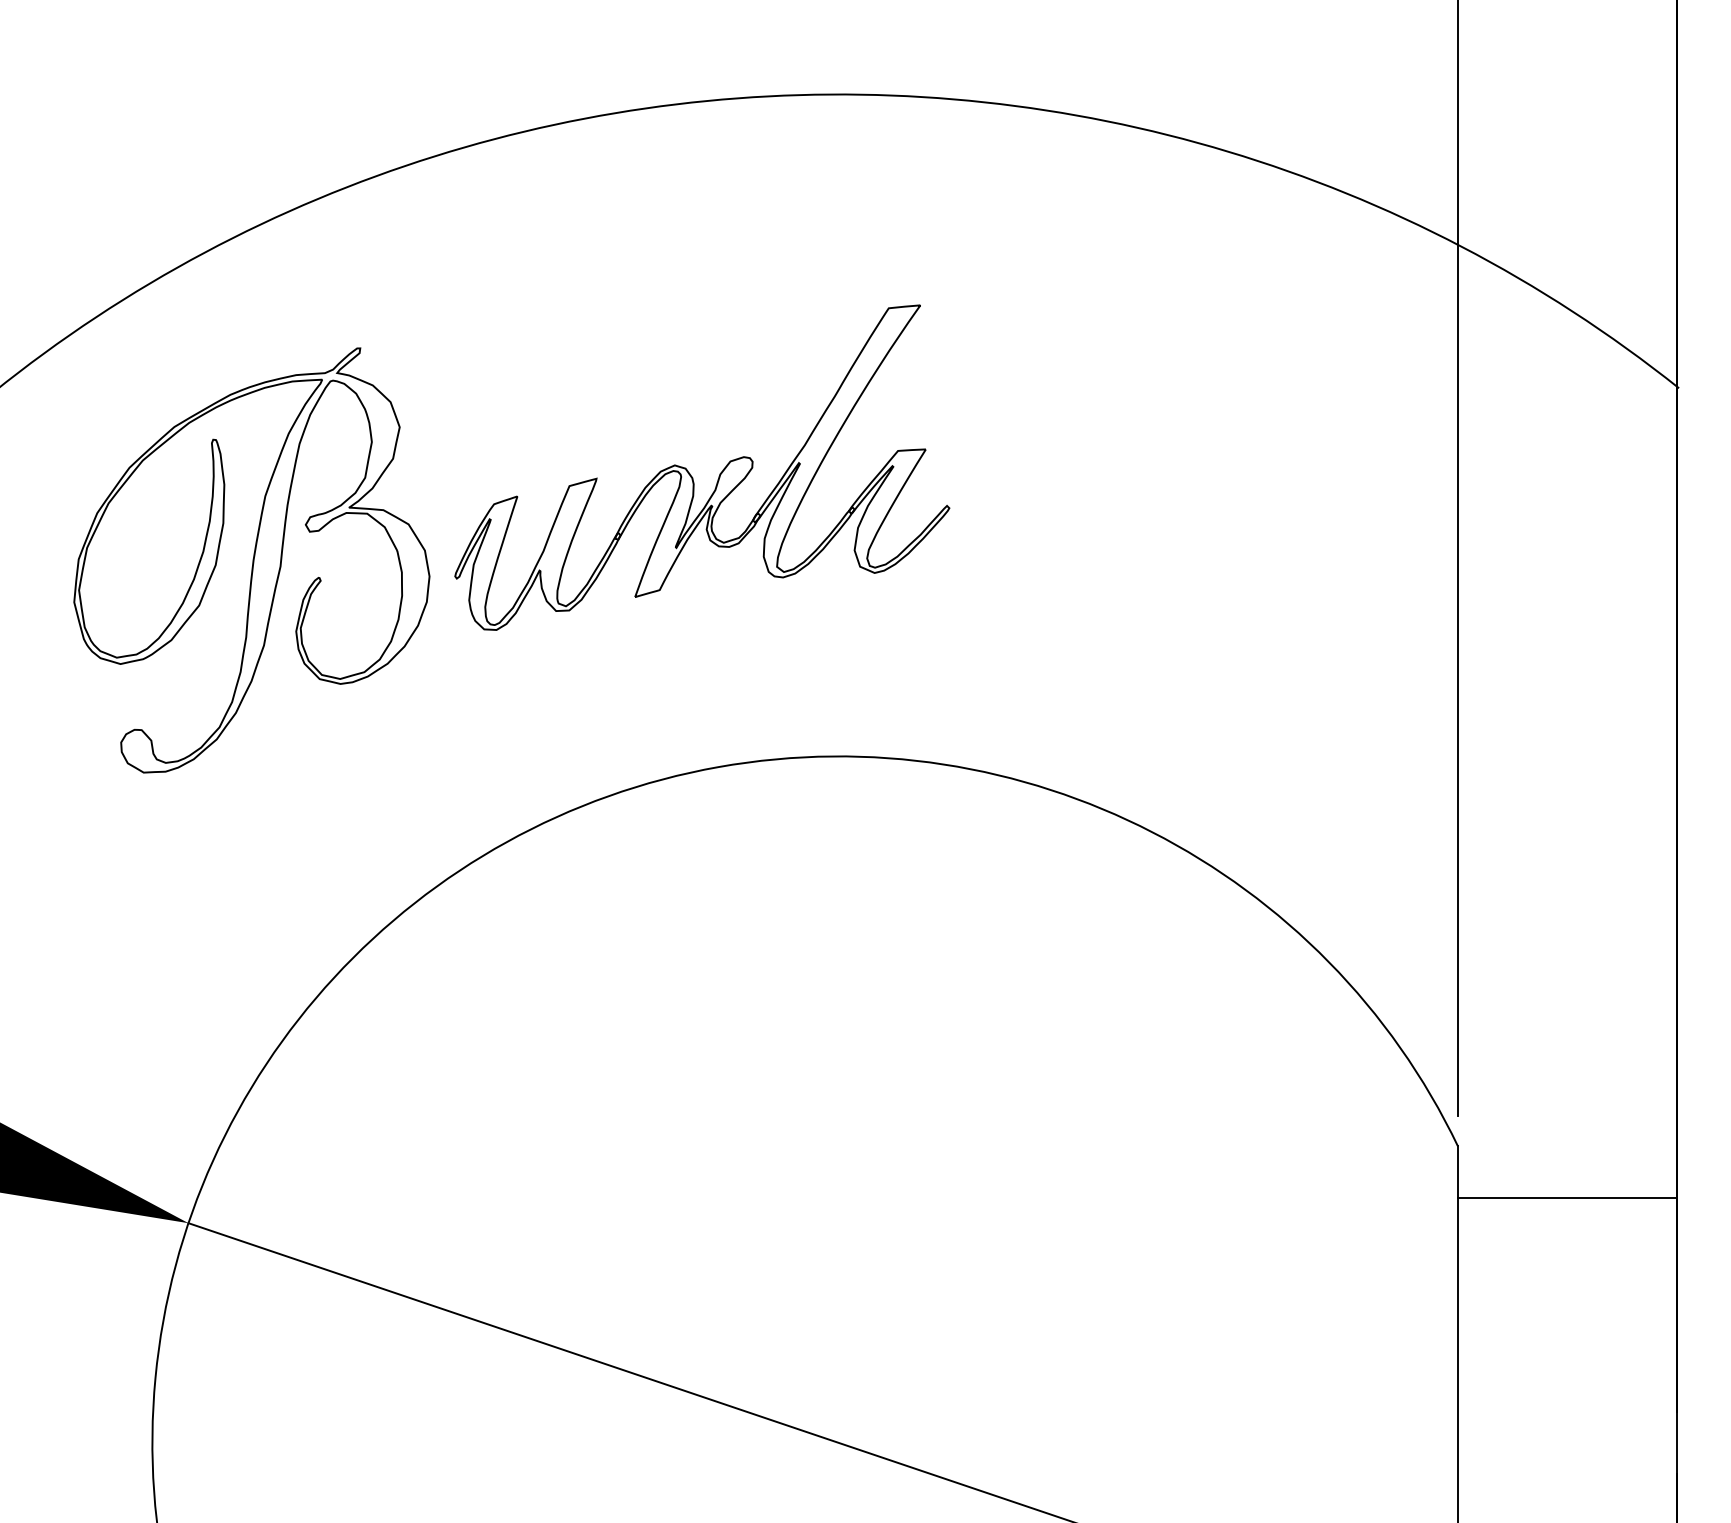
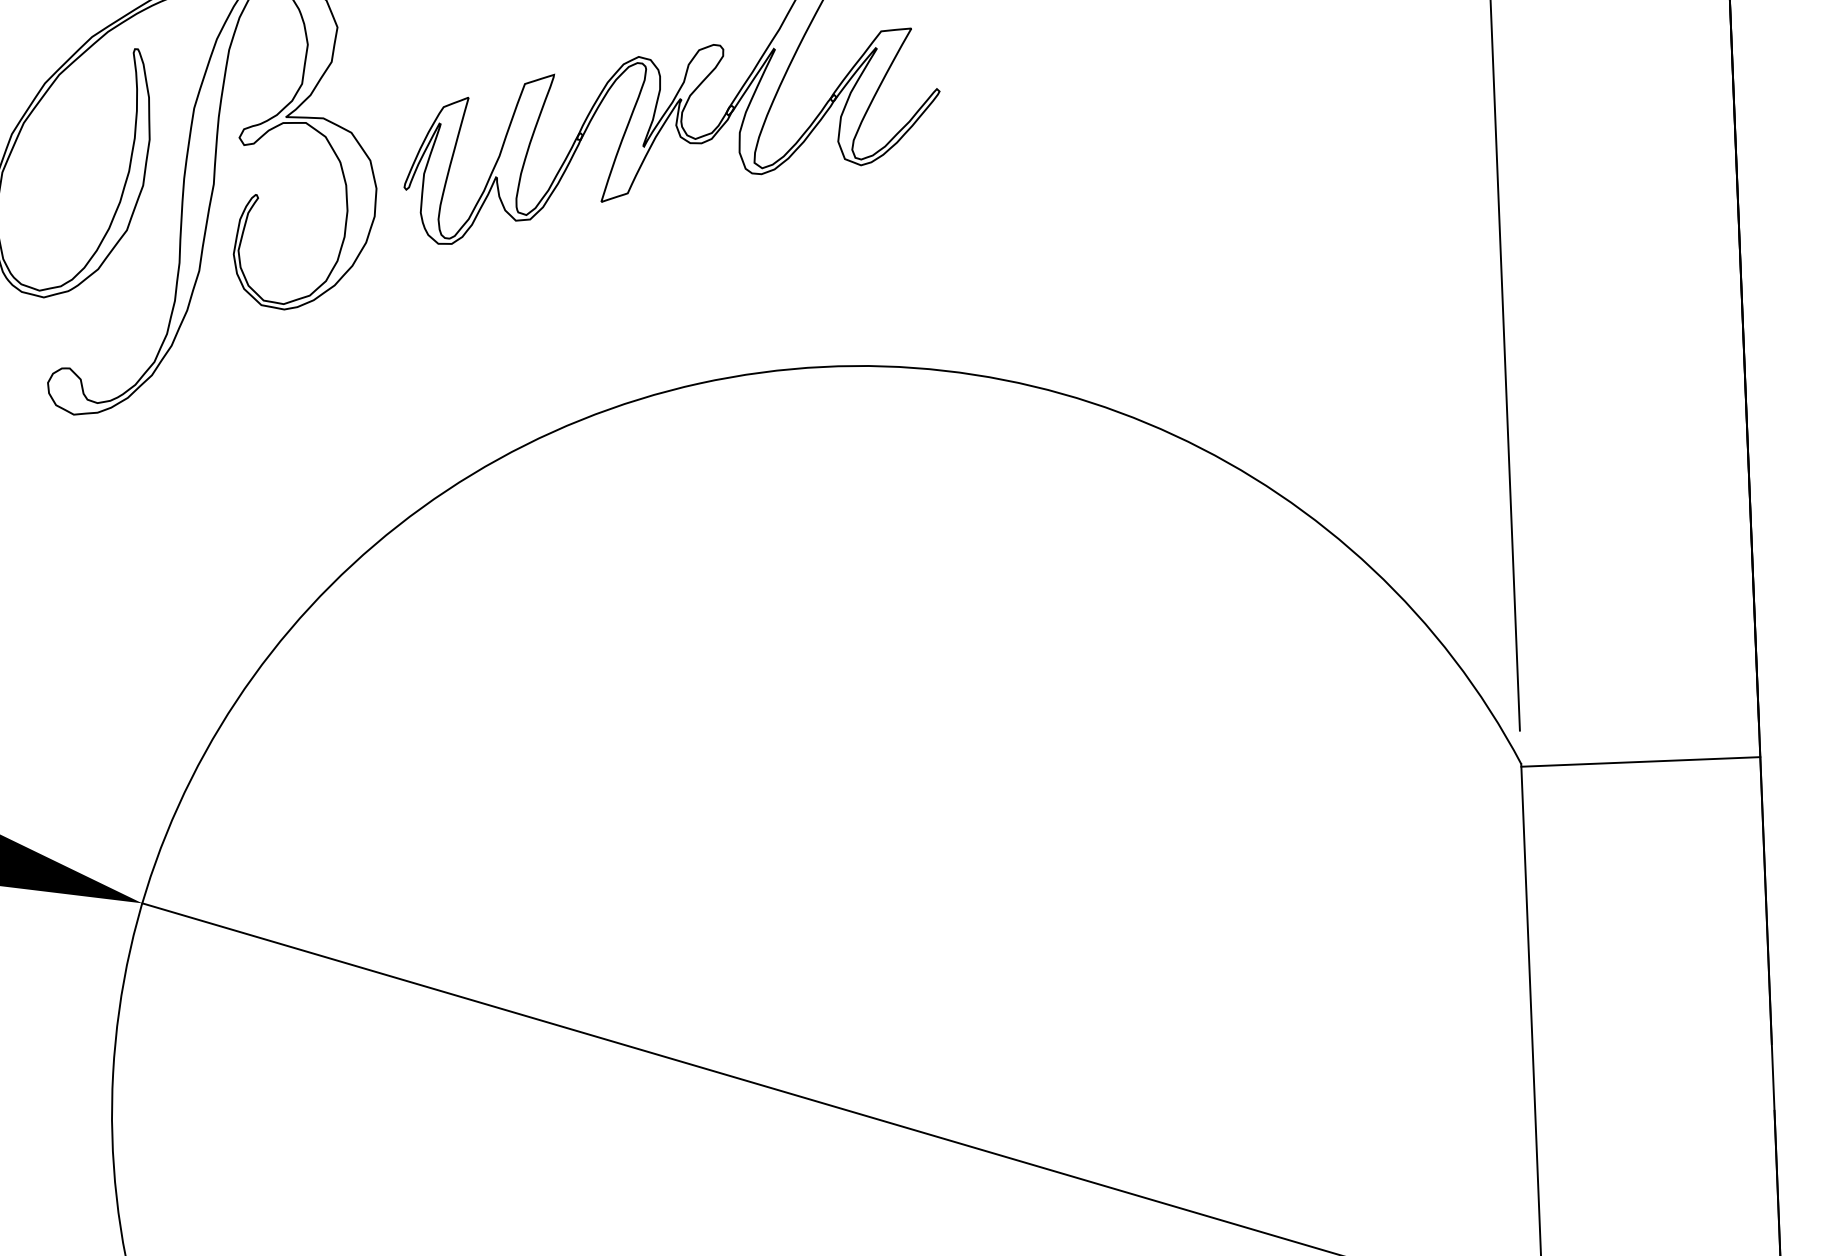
line: (1567, 1197) -> (1640, 761), moved

